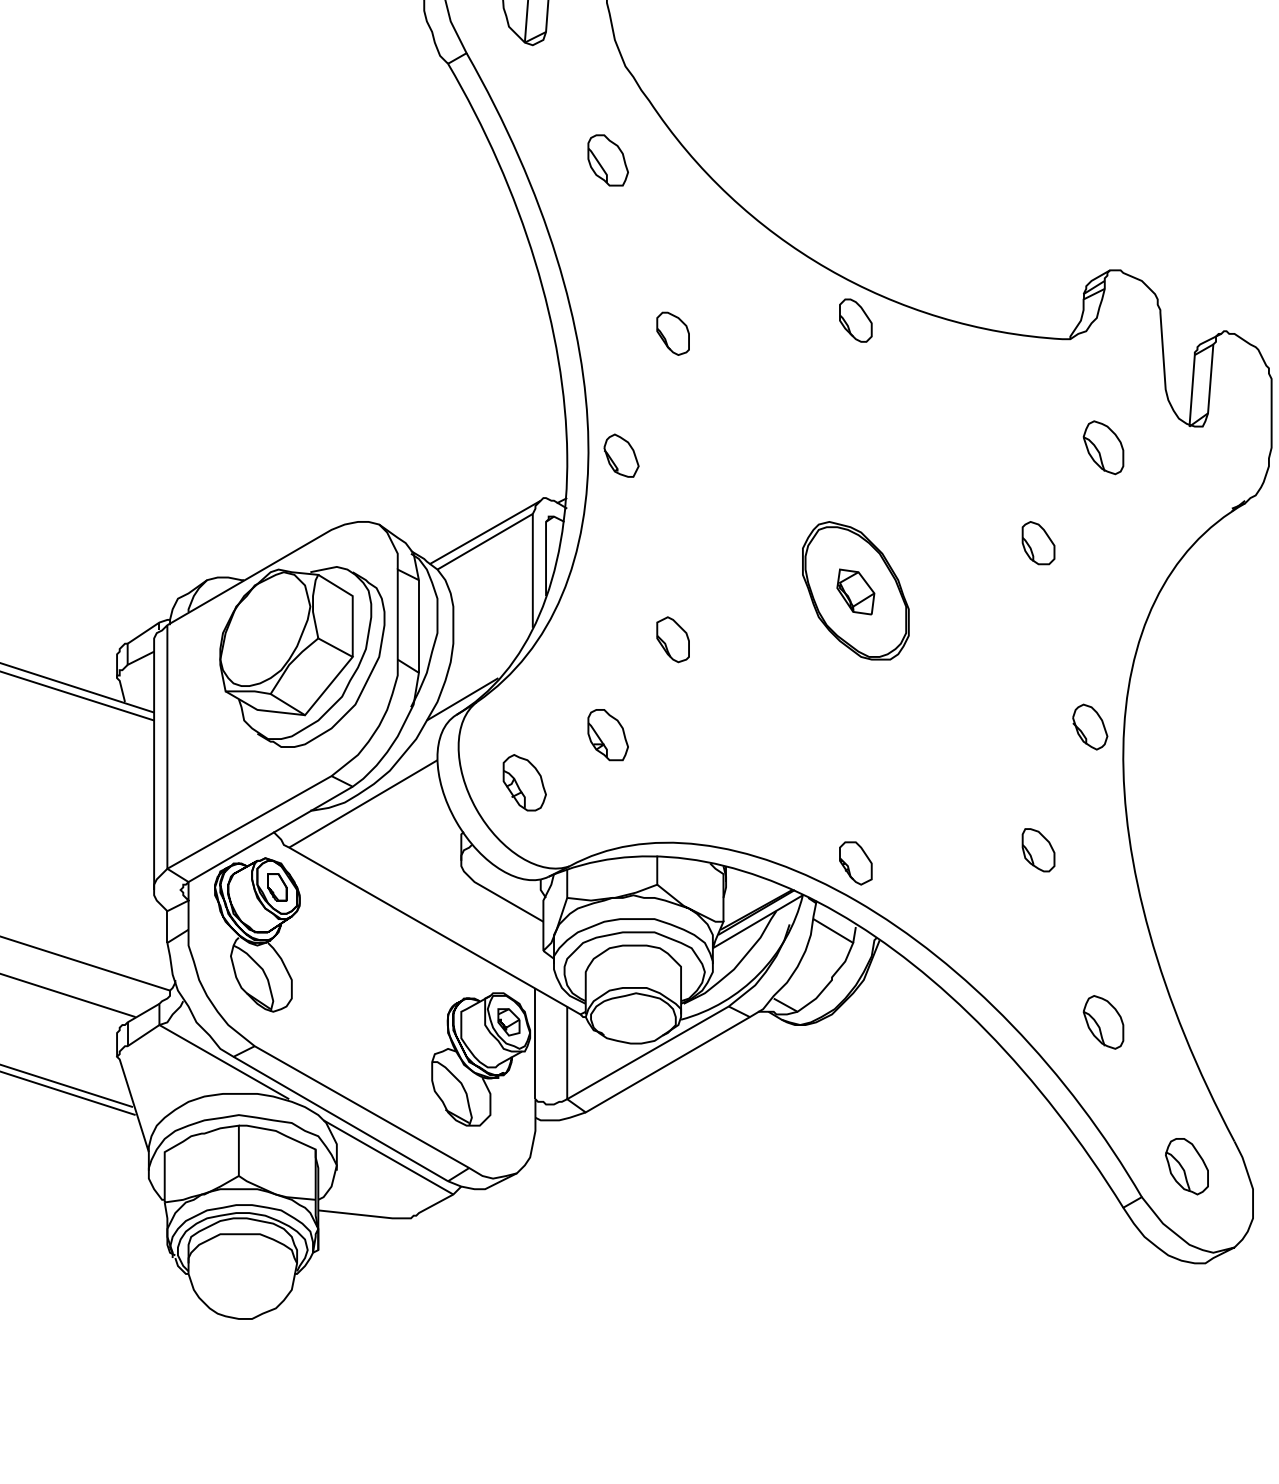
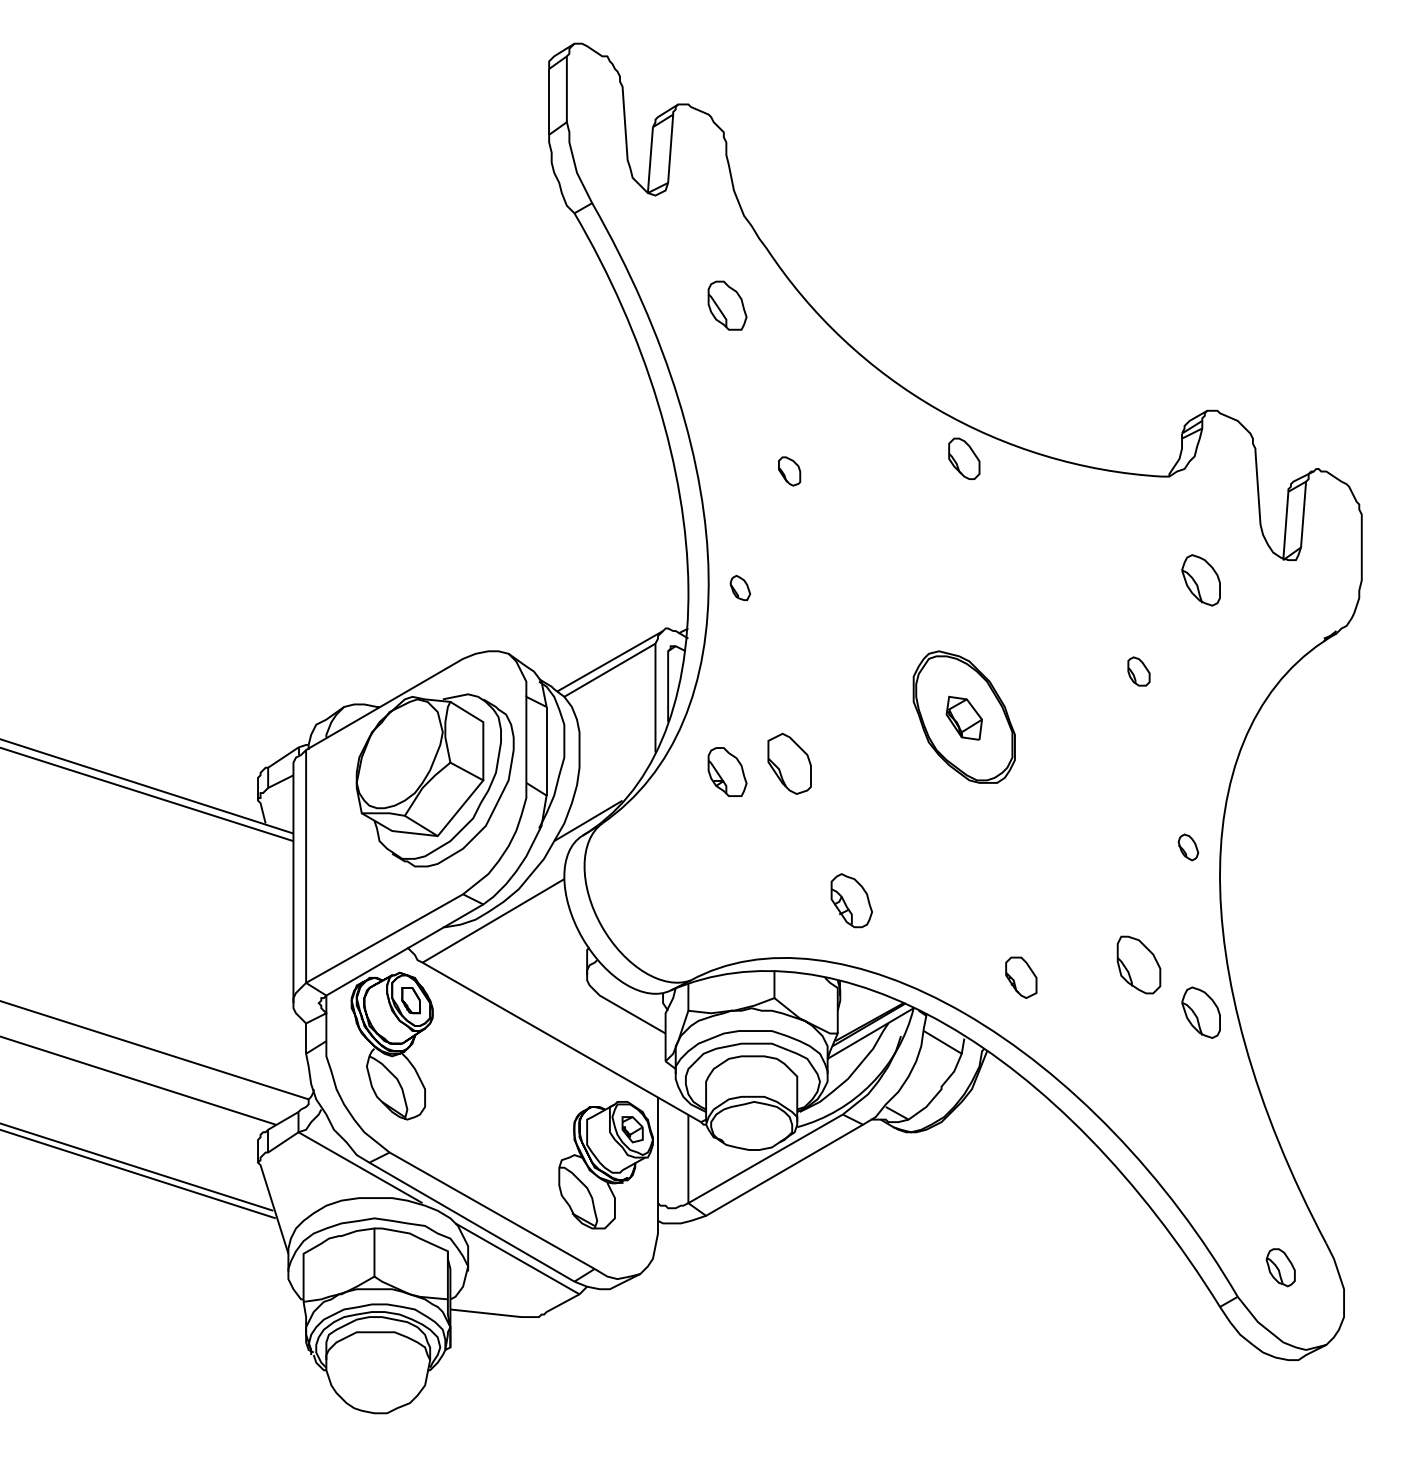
part: (672, 333) -> (789, 471), size x0.7
part: (621, 455) -> (740, 587), size x0.6
part: (1038, 543) -> (1138, 671), size x0.7
part: (672, 639) -> (789, 763), size x1.4
part: (1090, 727) -> (1188, 847), size x0.6
part: (608, 734) -> (727, 771), moved
part: (524, 782) -> (851, 900), moved
part: (1038, 850) -> (1138, 965), size x1.4
part: (856, 863) -> (1021, 977), moved
part: (1102, 1022) -> (1200, 1012), moved
part: (1186, 1166) -> (1280, 1267), size x0.7

